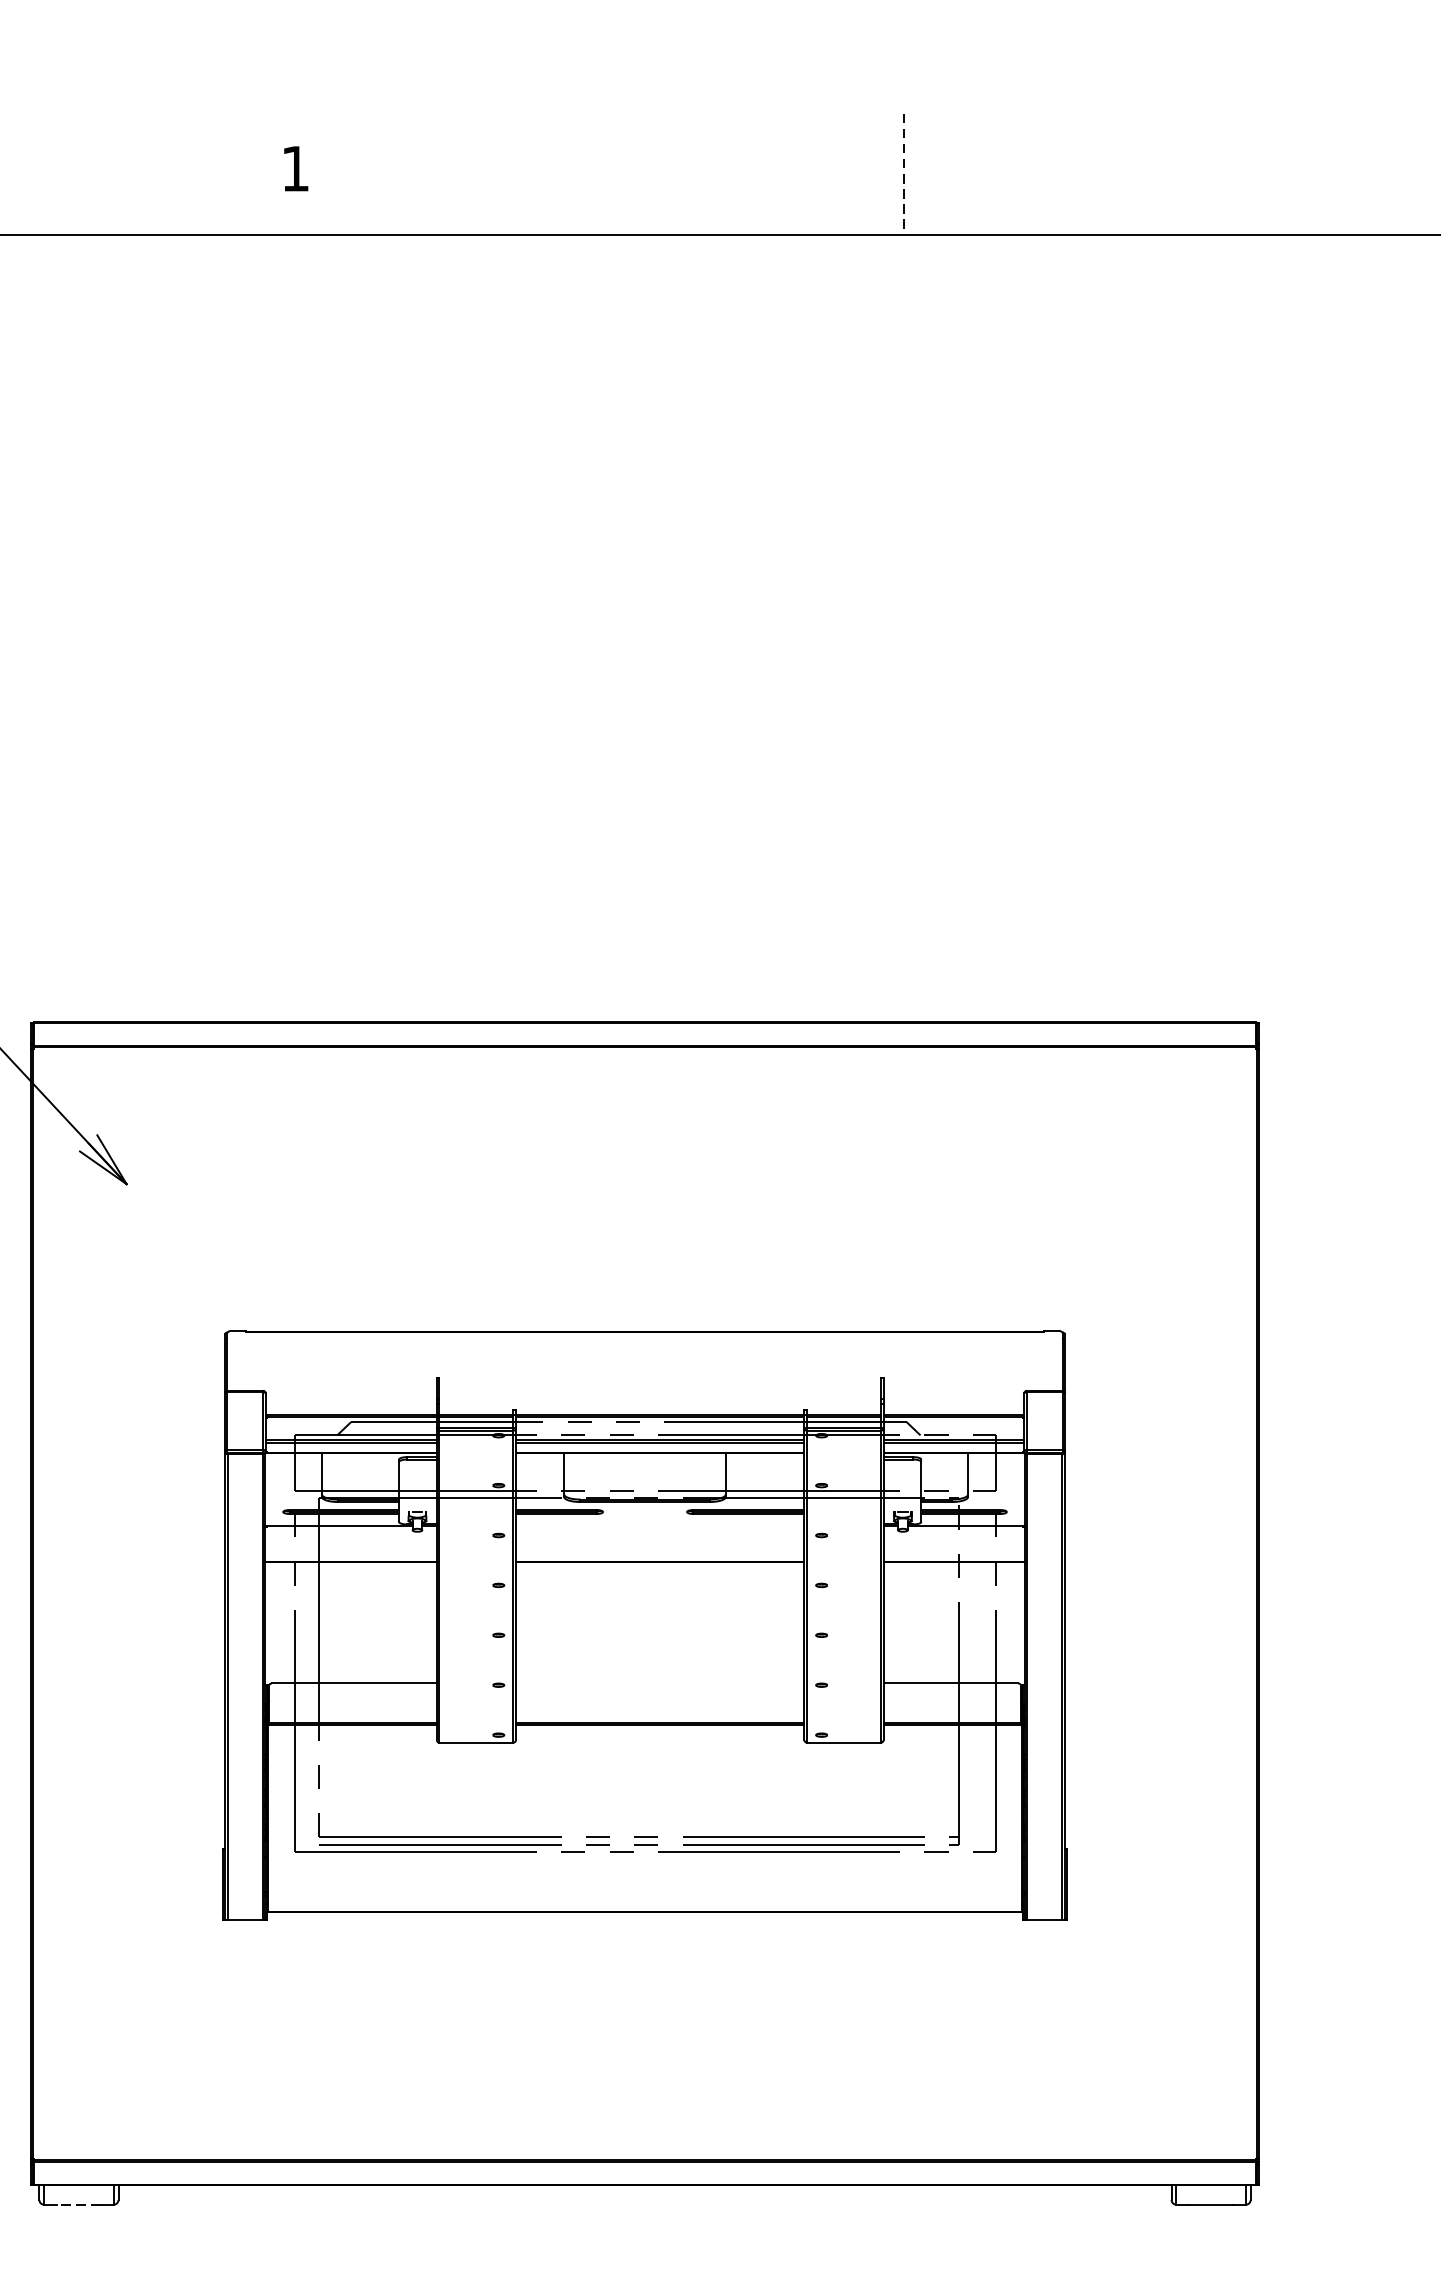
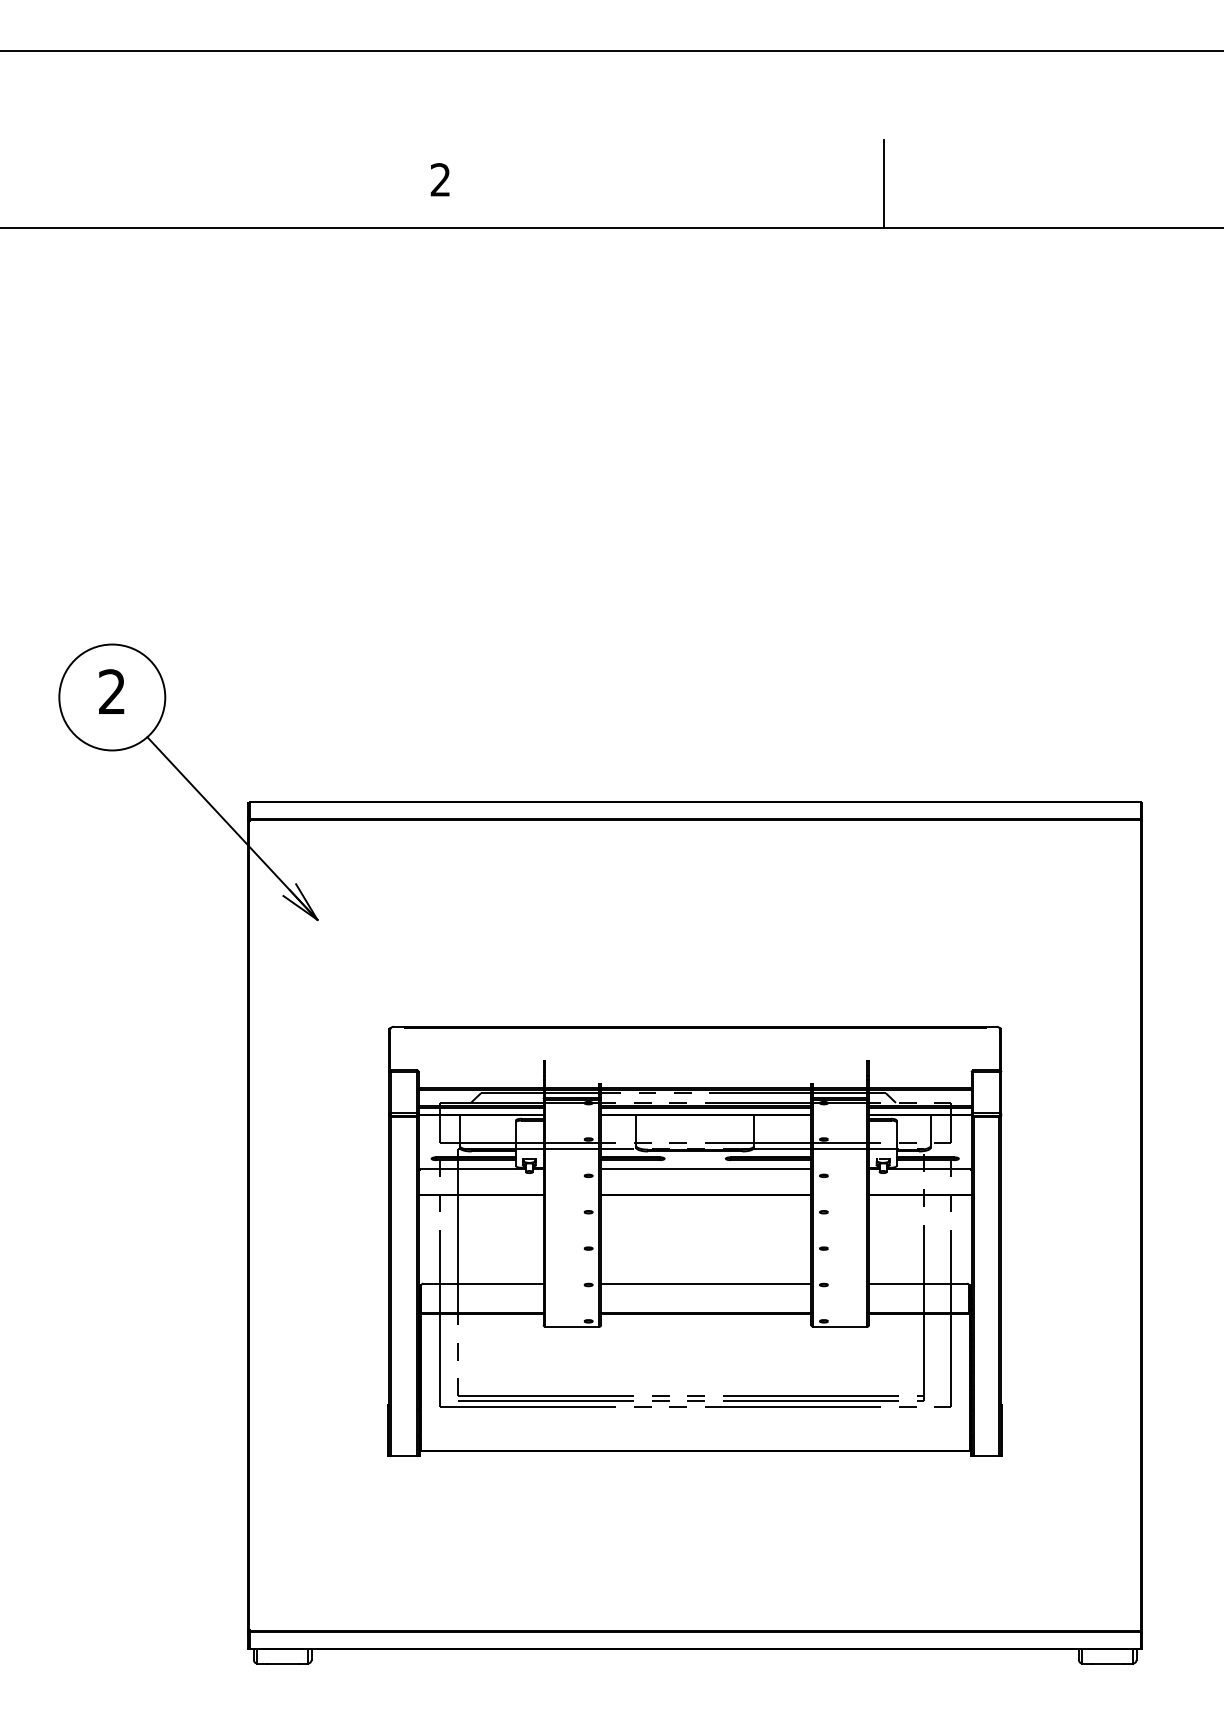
text: (294, 168) -> (439, 179), 1 -> 2
line: (903, 175) -> (883, 184), dashed -> solid
line: (660, 1526) -> (706, 1169), added
line: (660, 1683) -> (706, 1283), added
line: (78, 2204) -> (282, 1663), dashed -> solid

